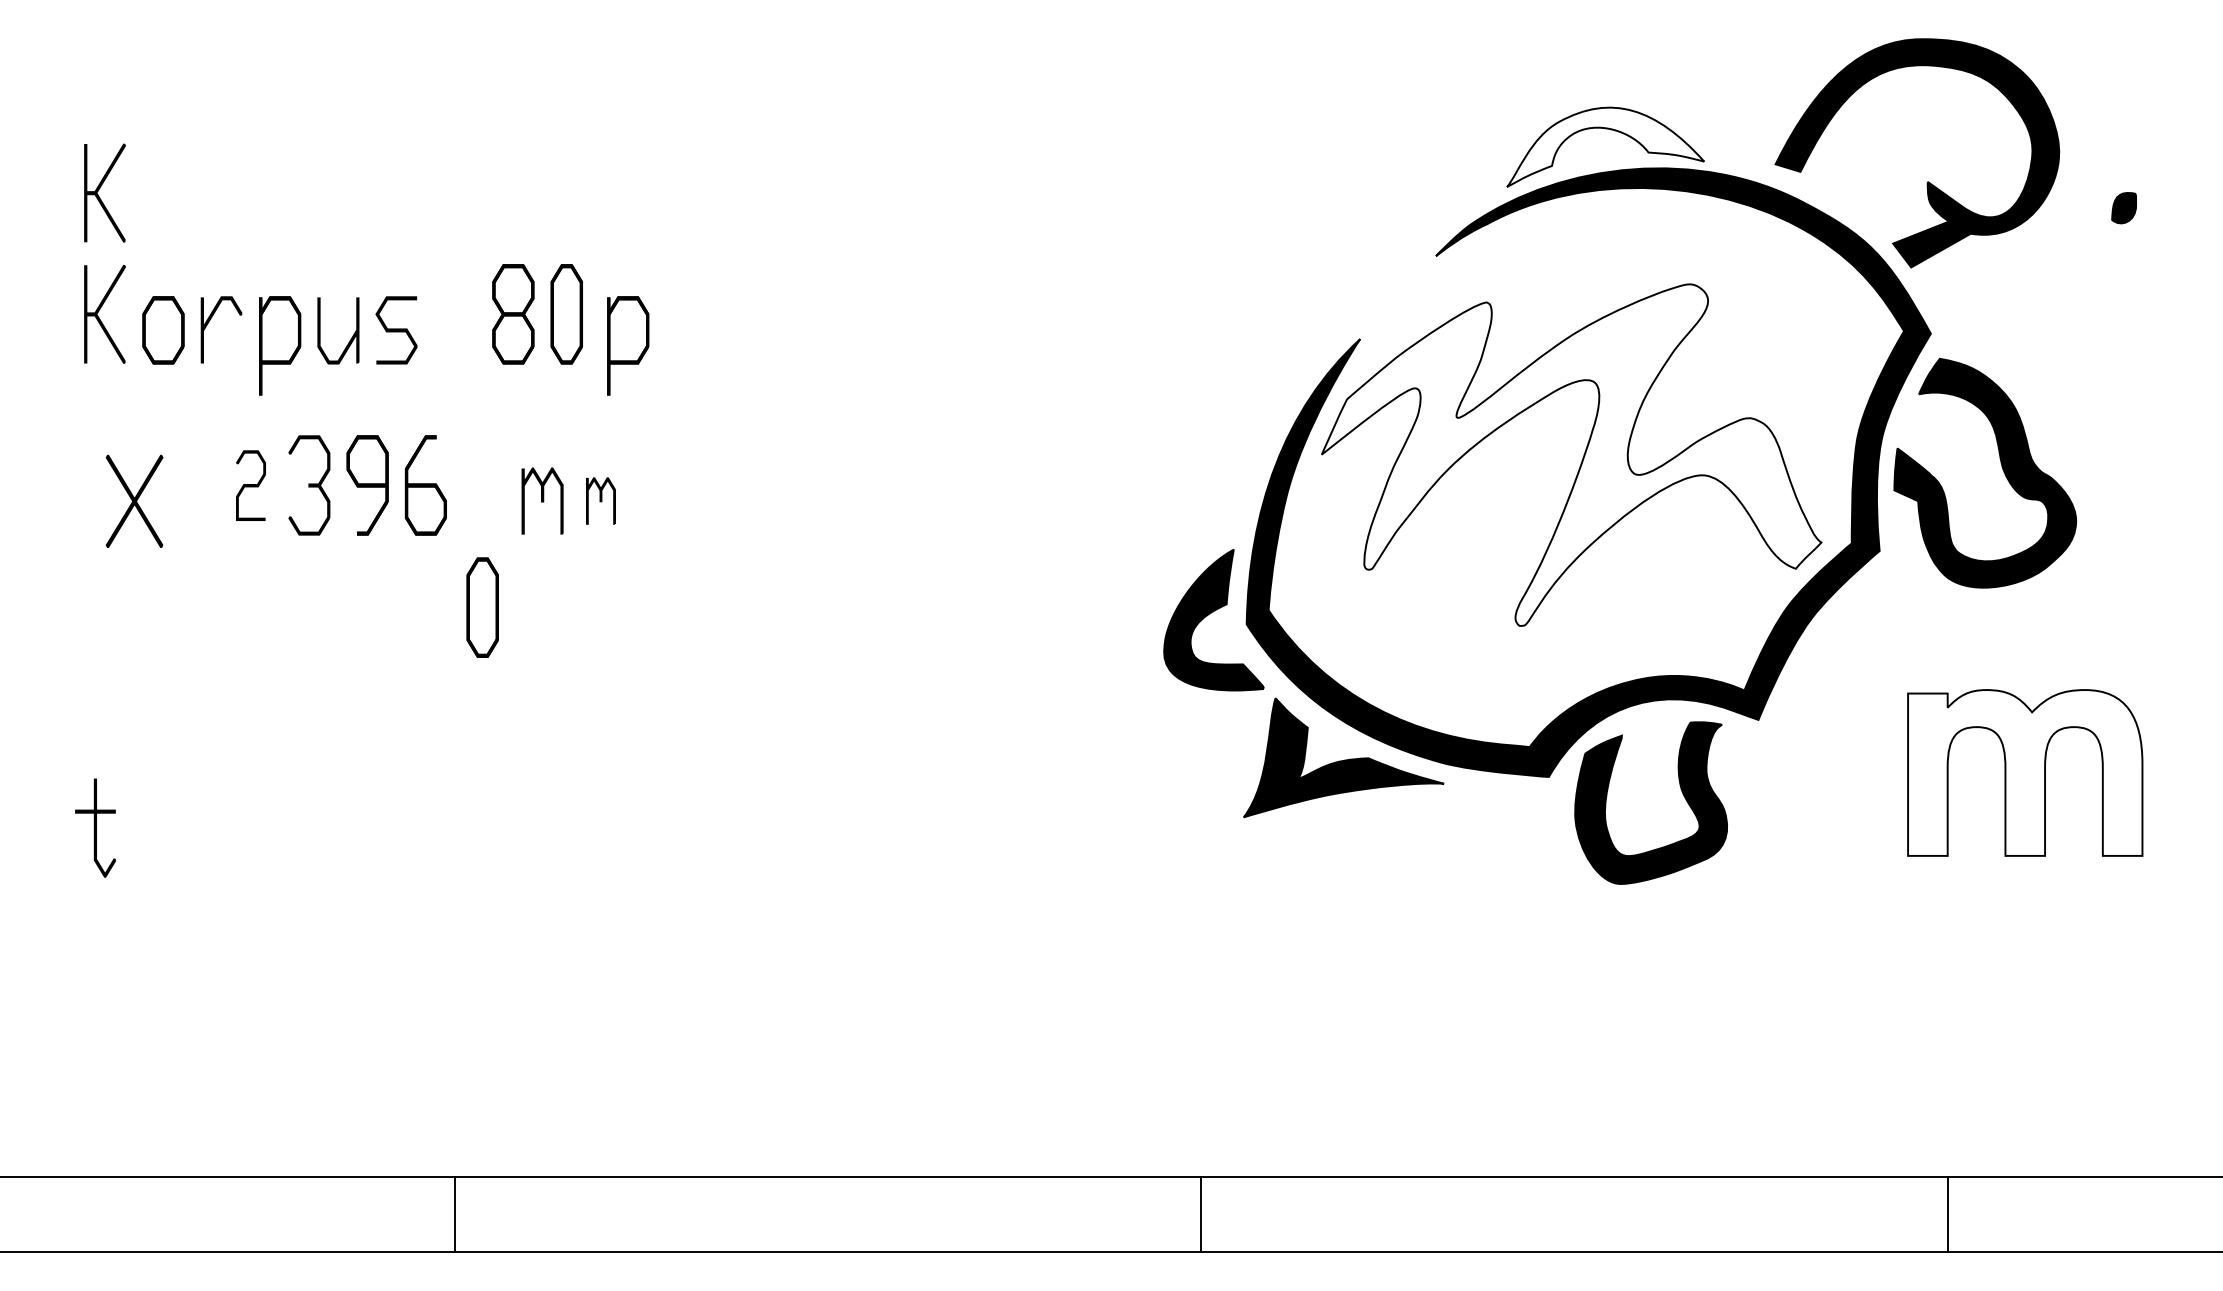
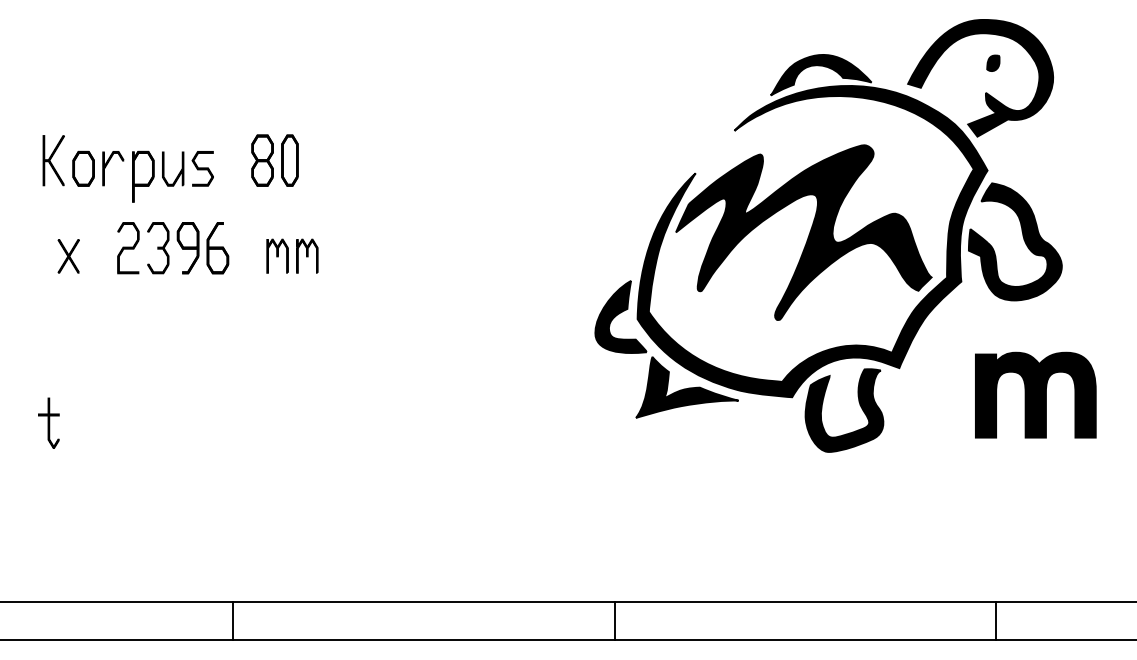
fill: (1604, 145) -> (820, 74), added
part: (104, 192) -> (53, 98), removed
part: (2124, 206) -> (993, 62), moved
part: (628, 345) -> (321, 176), removed
fill: (1571, 454) -> (803, 232), added
part: (251, 486) -> (128, 248), size x1.43
part: (601, 499) -> (307, 255), size x1.43
part: (133, 501) -> (68, 256), size x0.71
part: (481, 607) -> (246, 310), removed
fill: (2024, 771) -> (1035, 394), added

